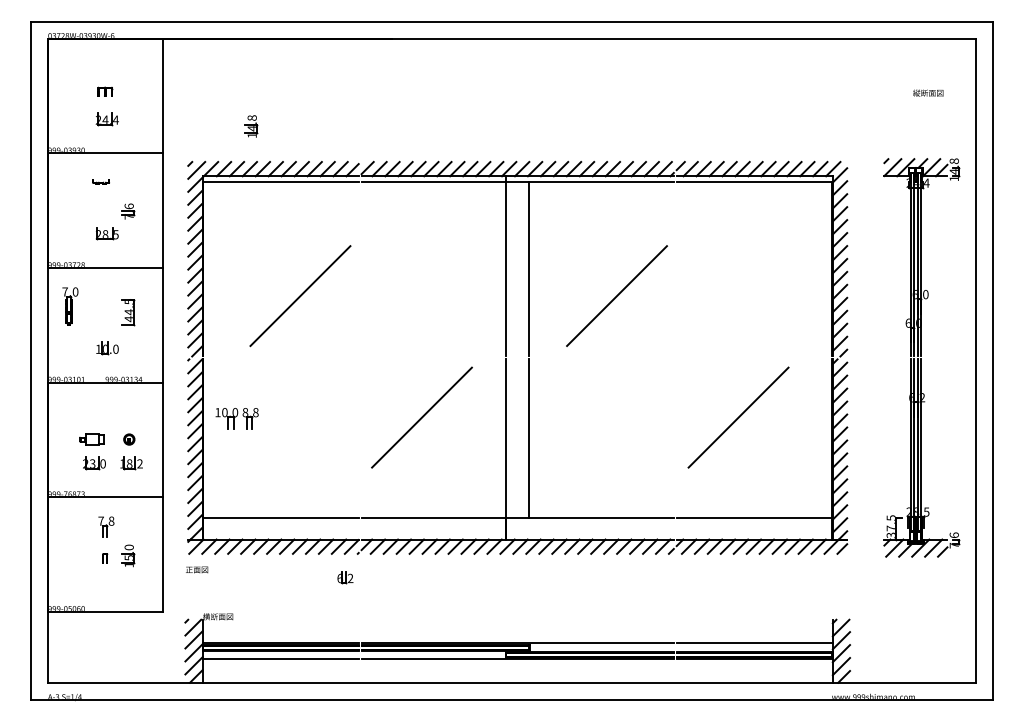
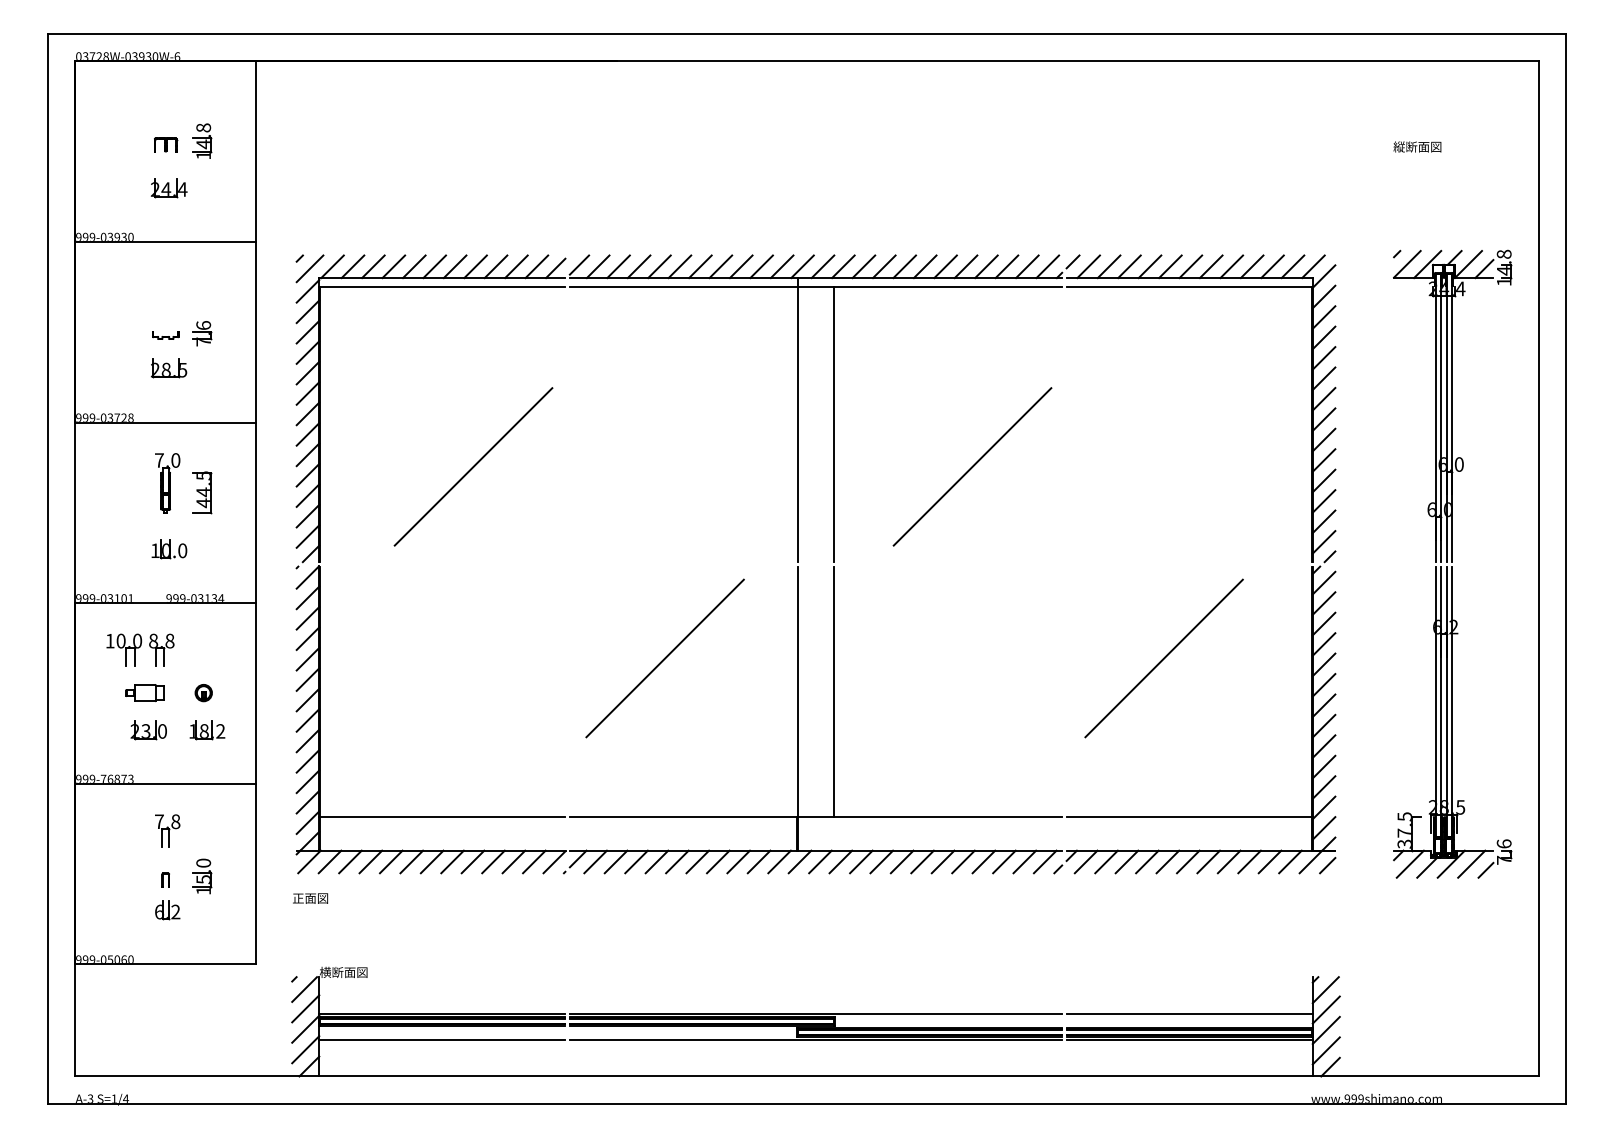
text: (928, 92) -> (1417, 145), moved
part: (251, 126) -> (202, 141), moved
part: (100, 181) -> (164, 335), moved
part: (70, 306) -> (167, 483), moved
part: (236, 418) -> (139, 650), moved
part: (345, 577) -> (167, 910), moved

